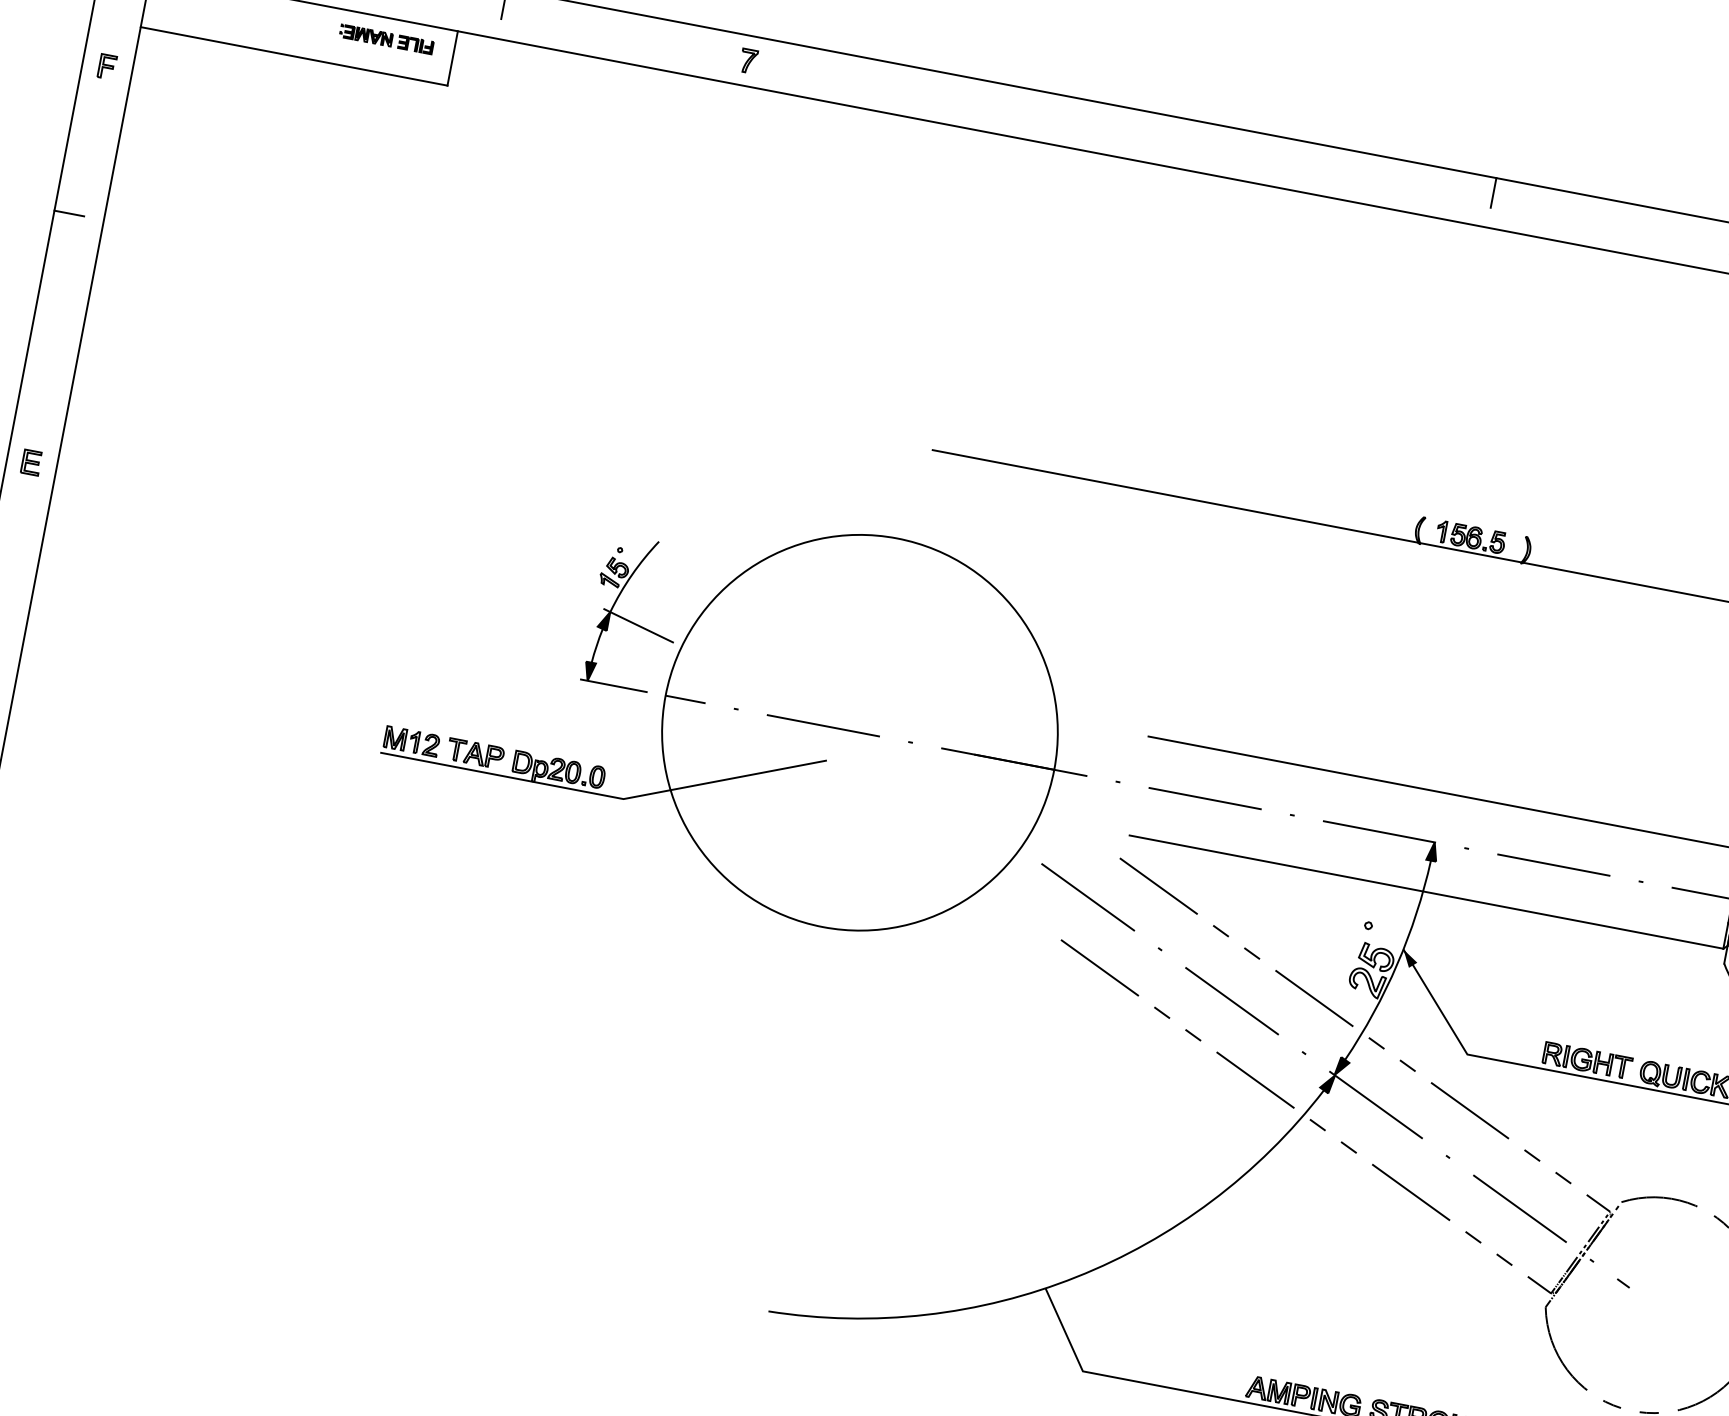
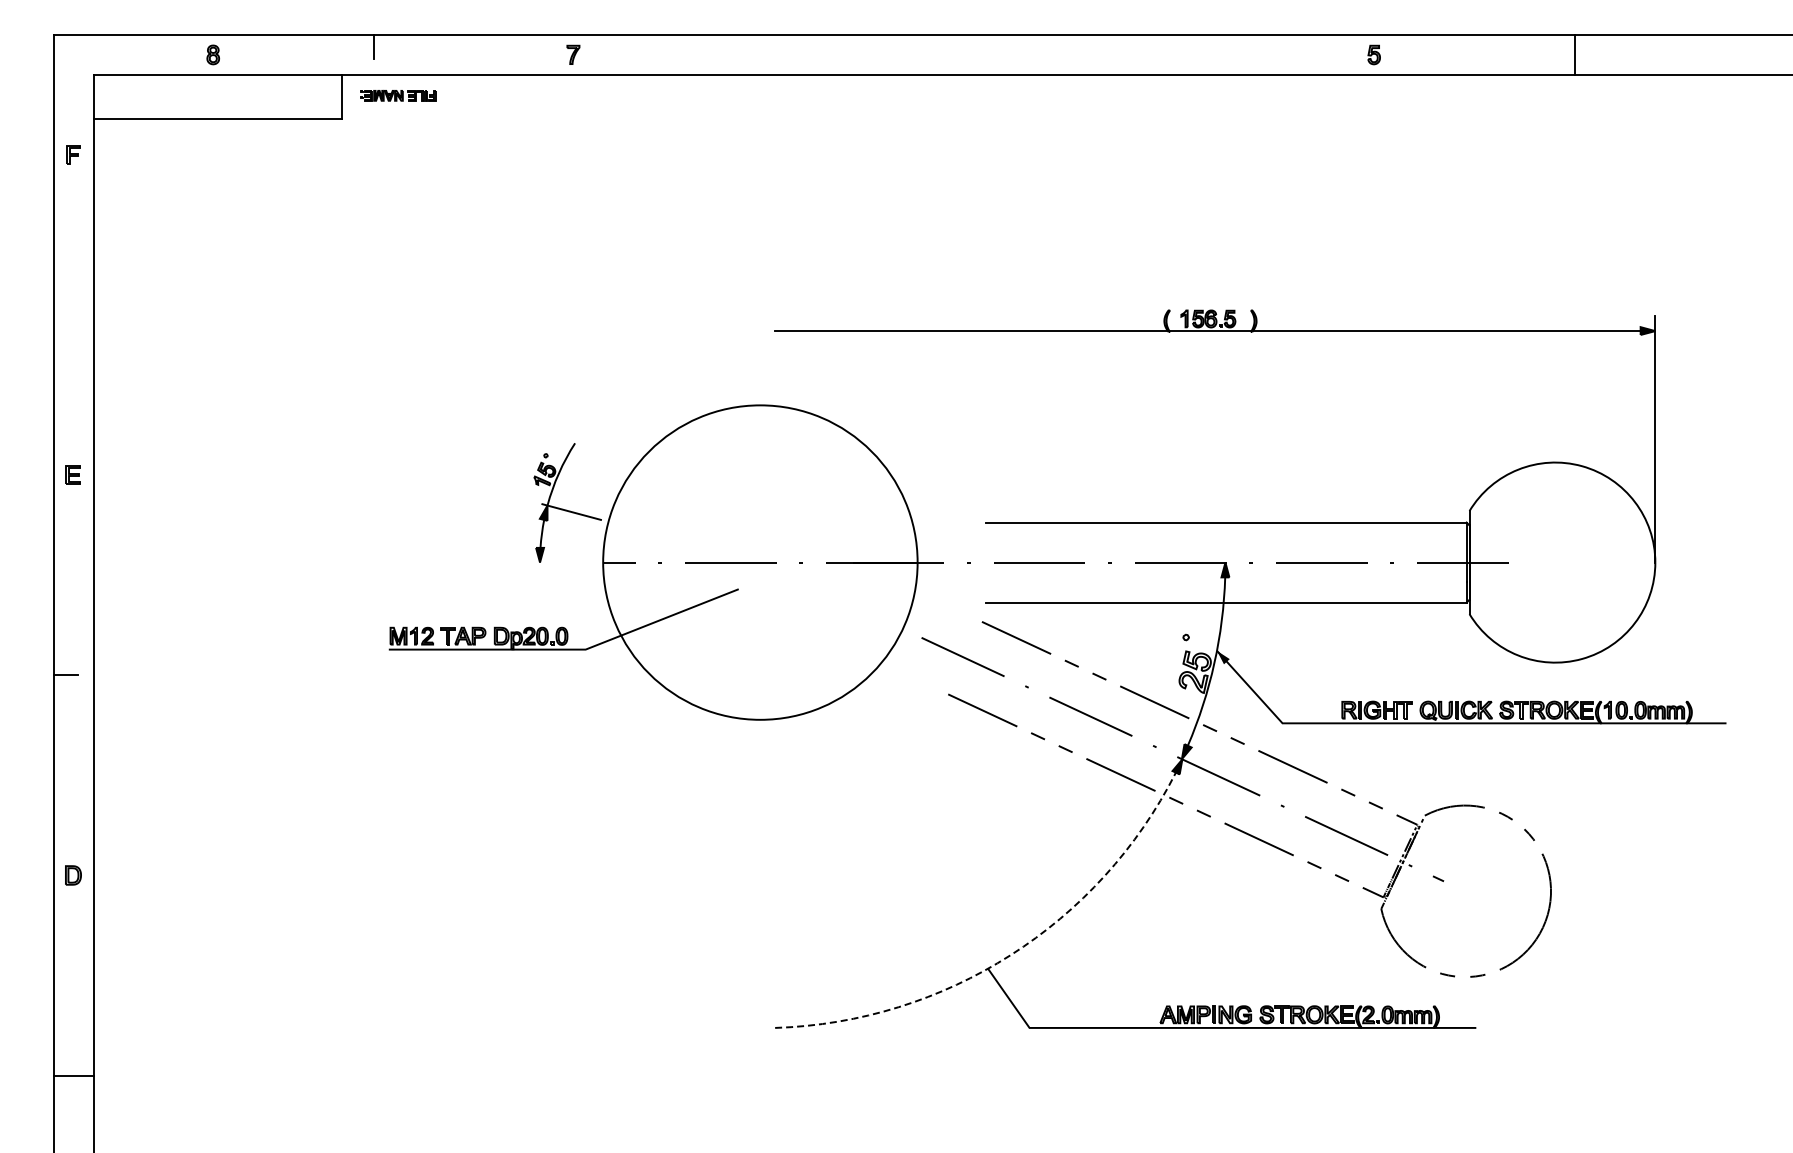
part: (386, 39) -> (398, 95), moved
line: (1493, 192) -> (1174, 46), removed
line: (69, 212) -> (65, 274), removed
line: (612, 685) -> (560, 562), removed
arc: (1076, 1277) -> (1010, 955), solid -> dashed

